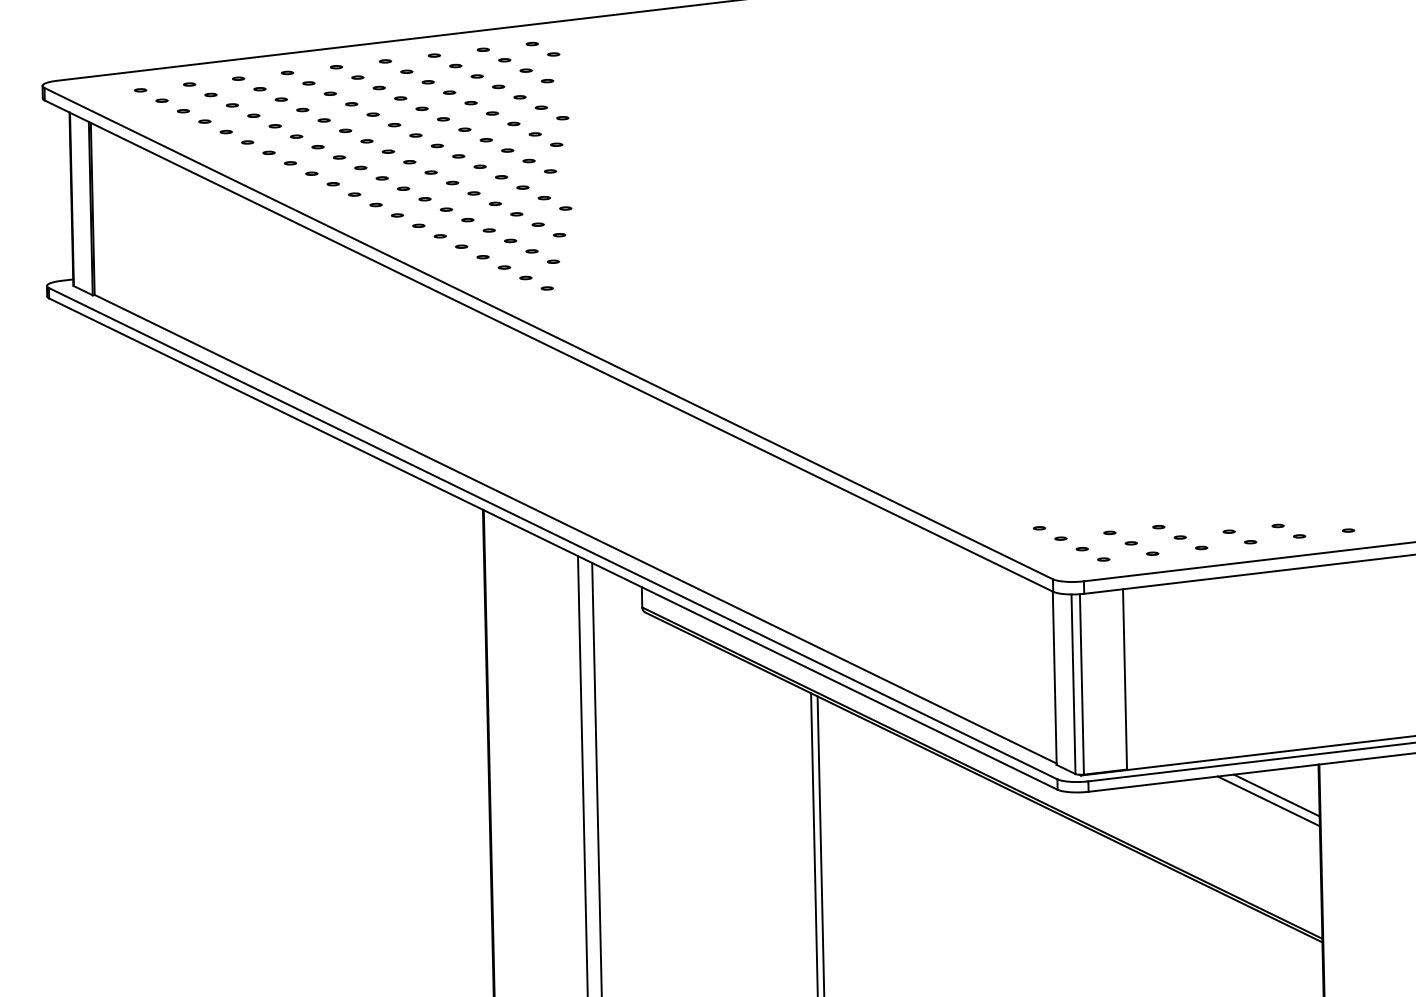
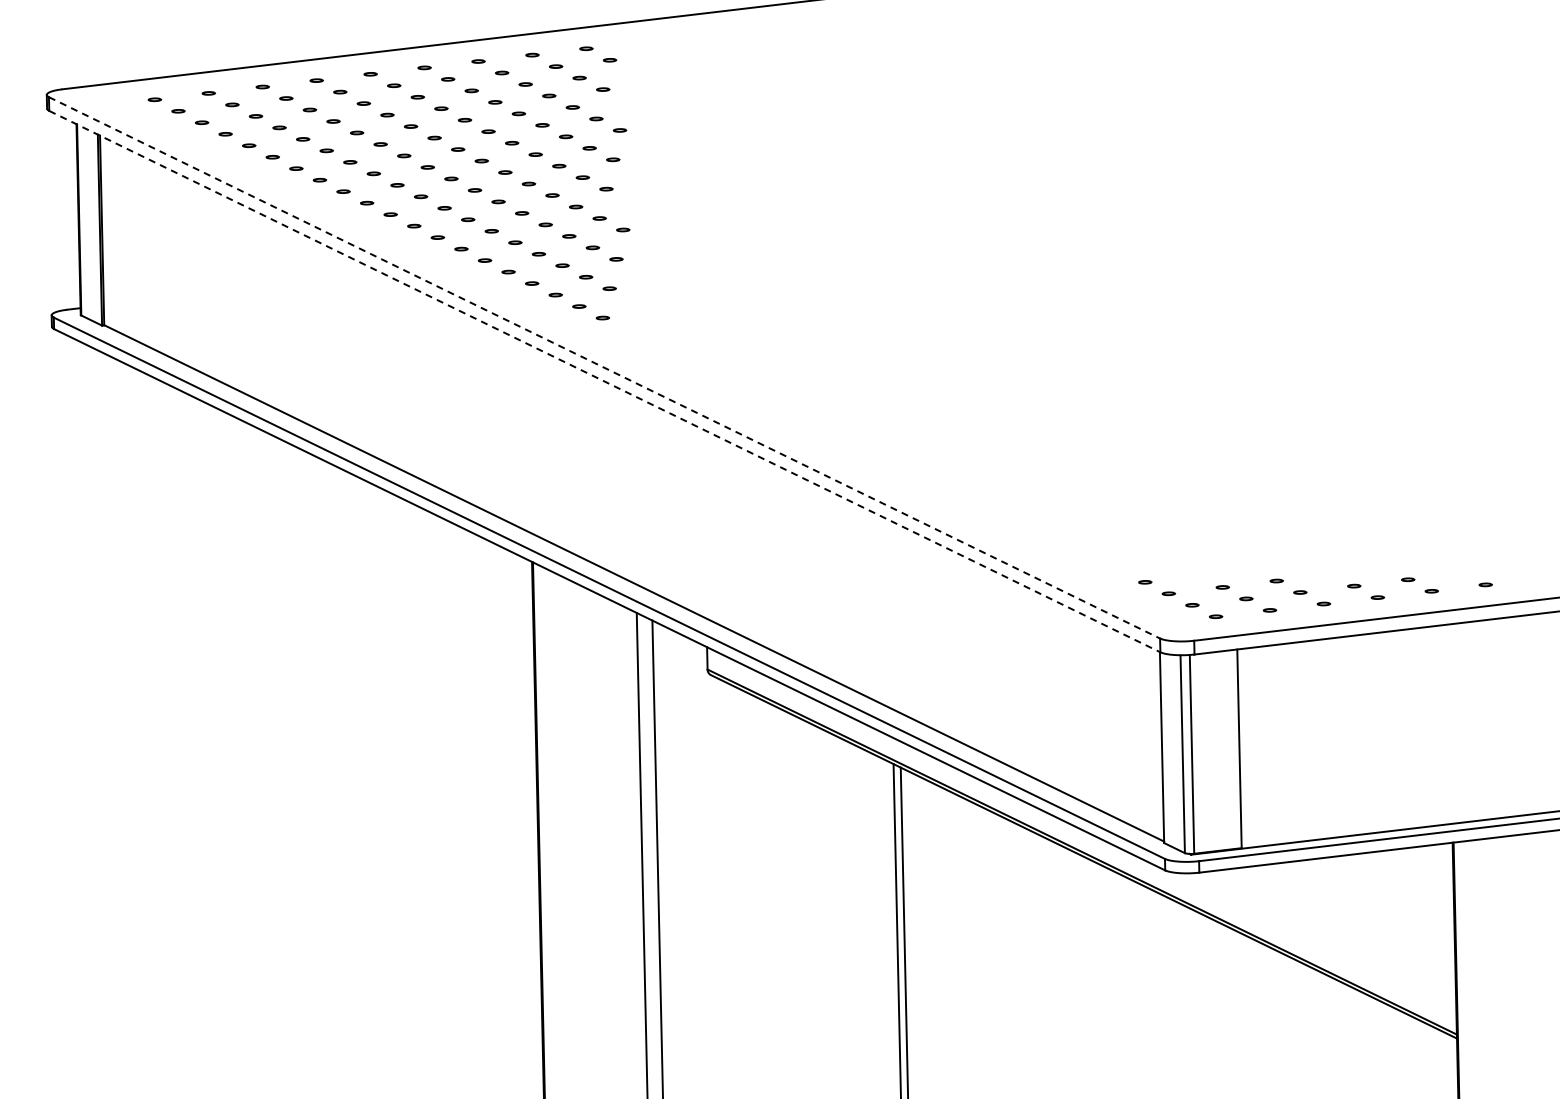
line: (548, 333) -> (604, 367), solid -> dashed
line: (548, 346) -> (604, 381), solid -> dashed
line: (1276, 795) -> (1406, 876), removed
line: (1268, 800) -> (1397, 882), removed

